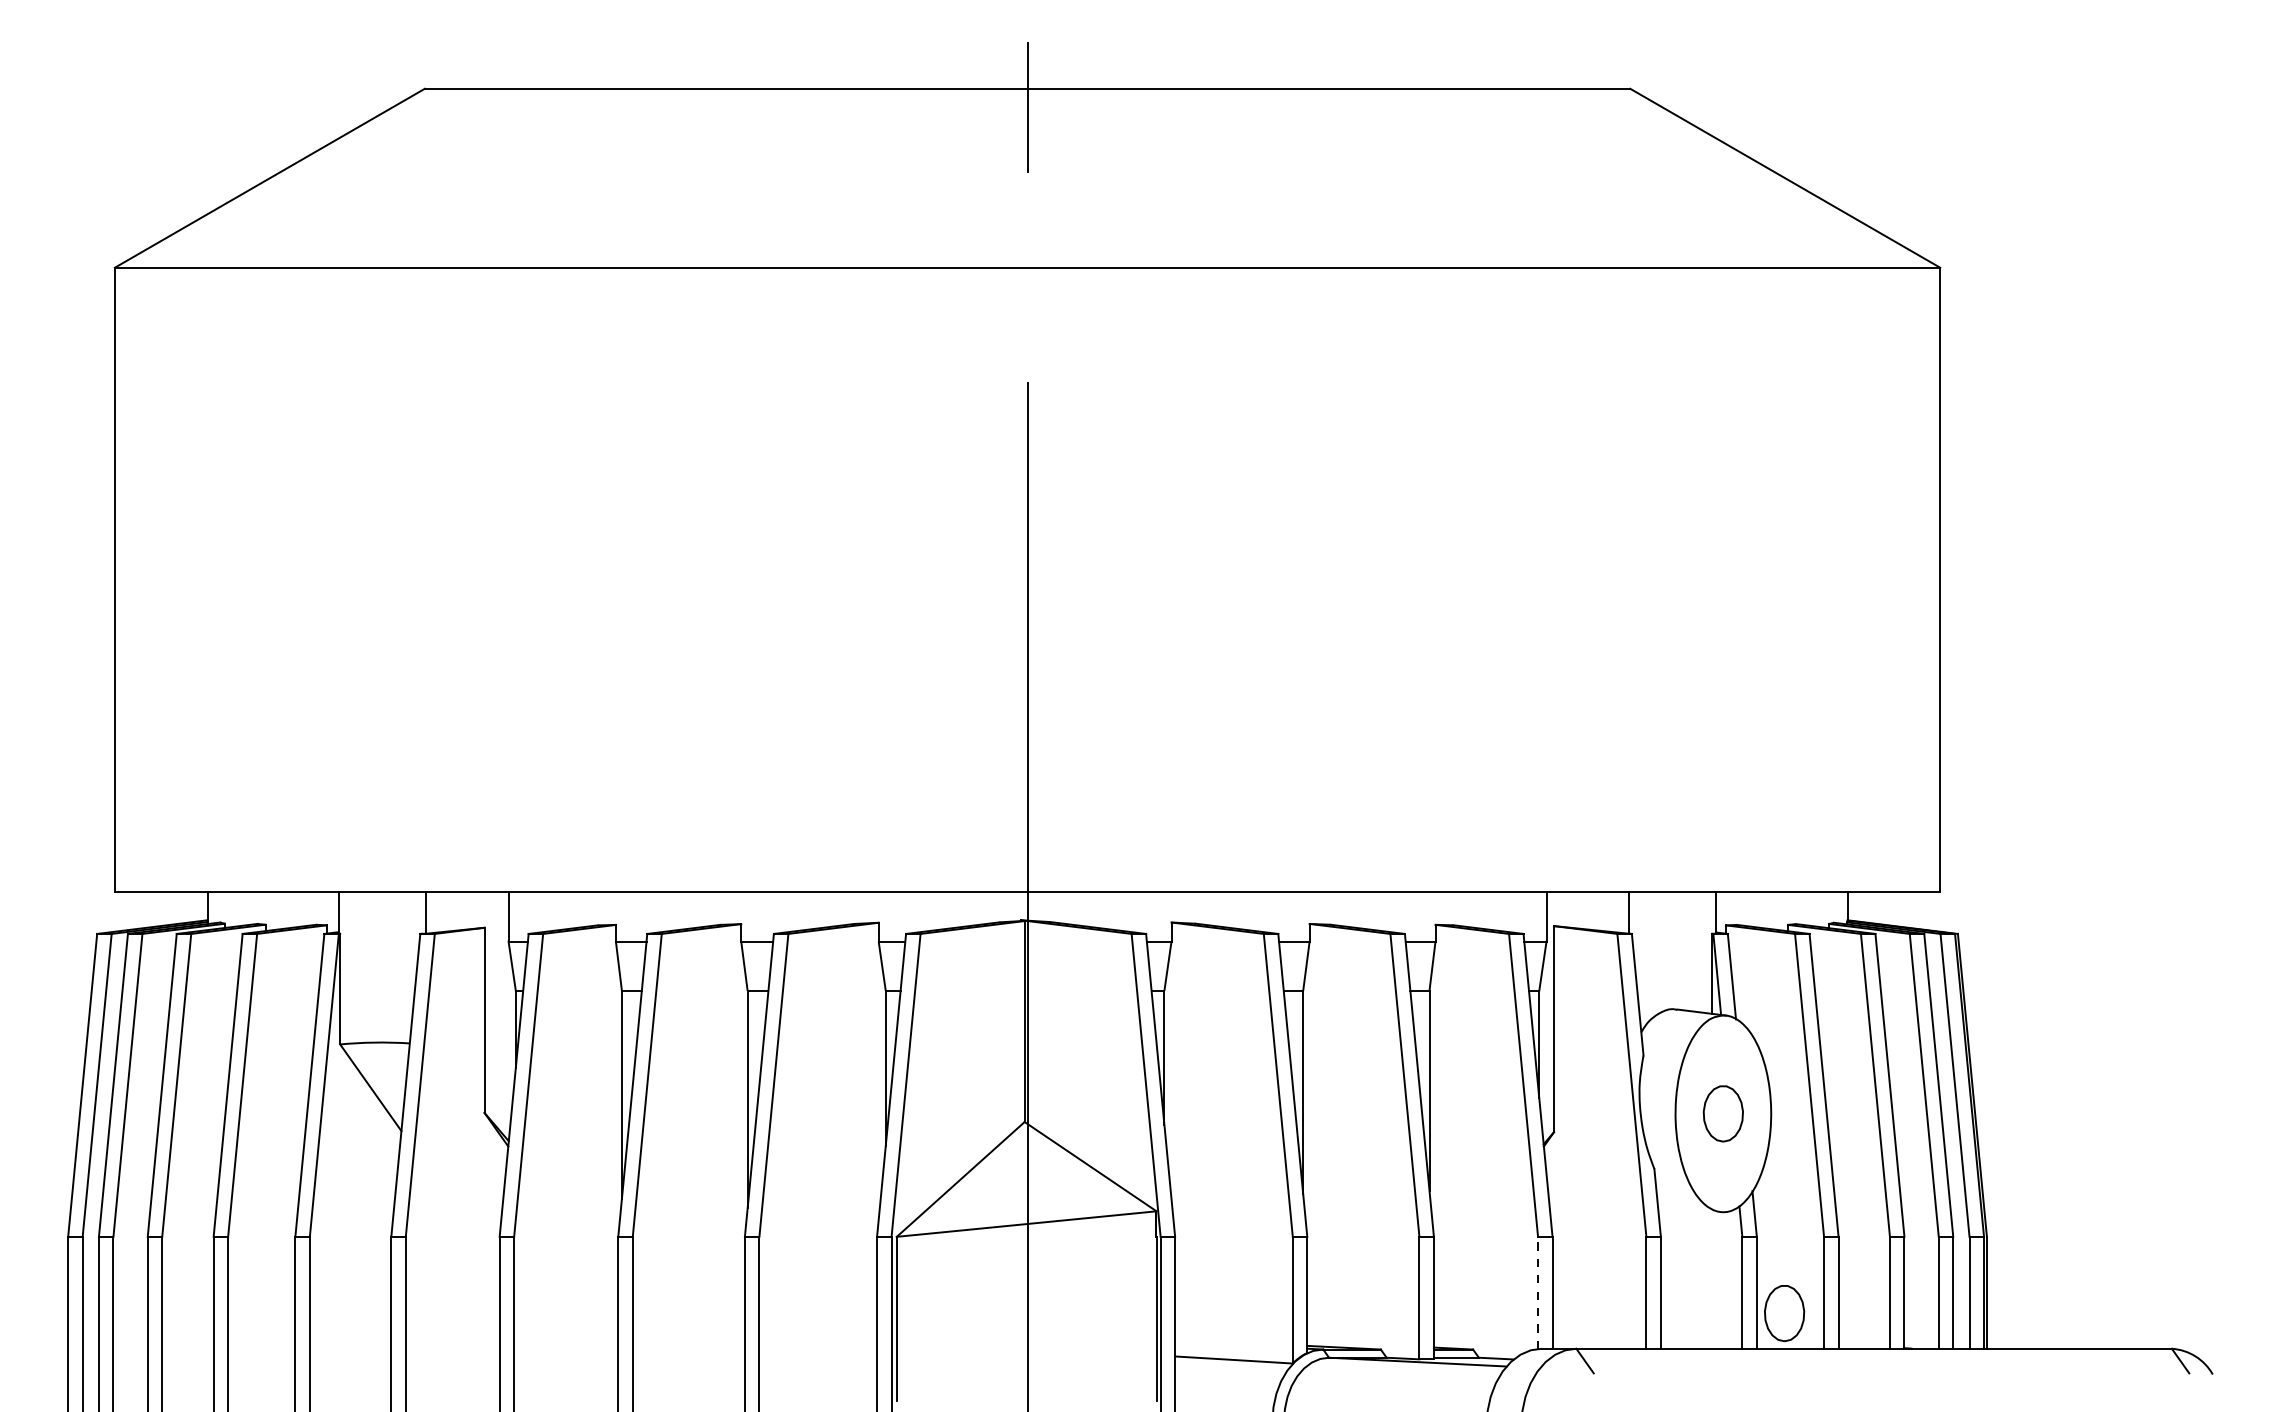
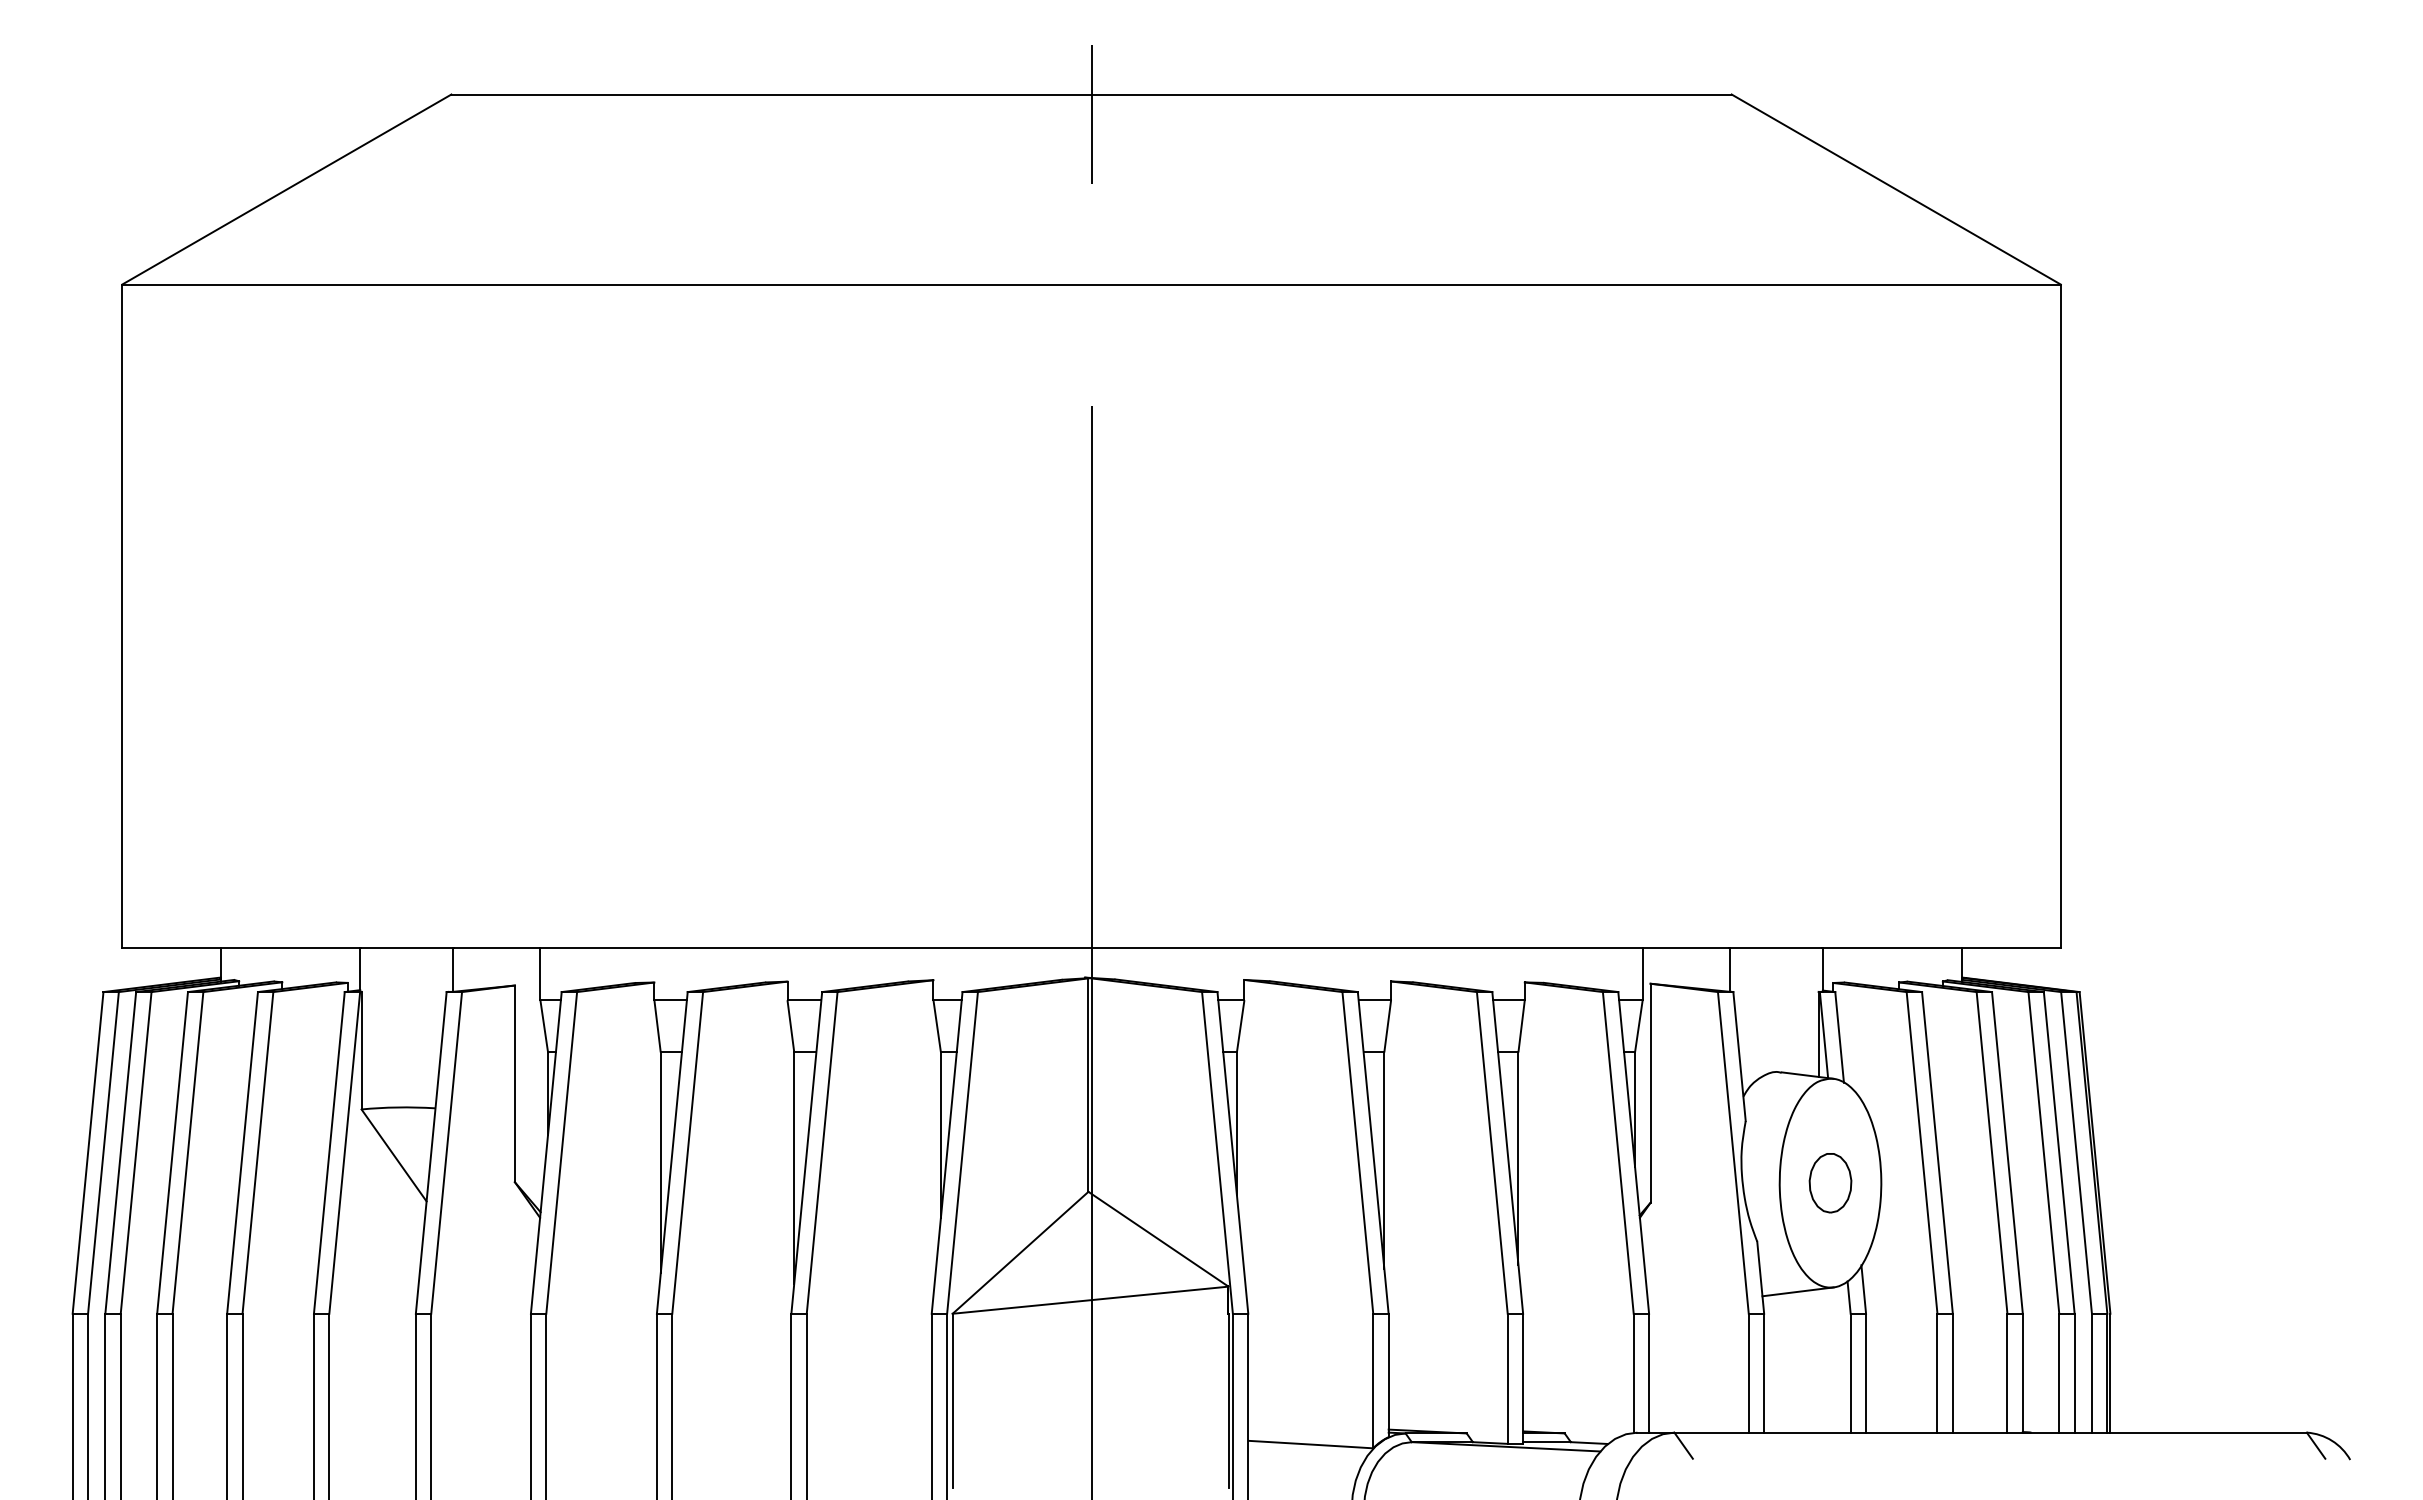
line: (1692, 1215) -> (1797, 1291), added
line: (1537, 1293) -> (1633, 1373), dashed -> solid
part: (1784, 1313) -> (1895, 1395), removed

